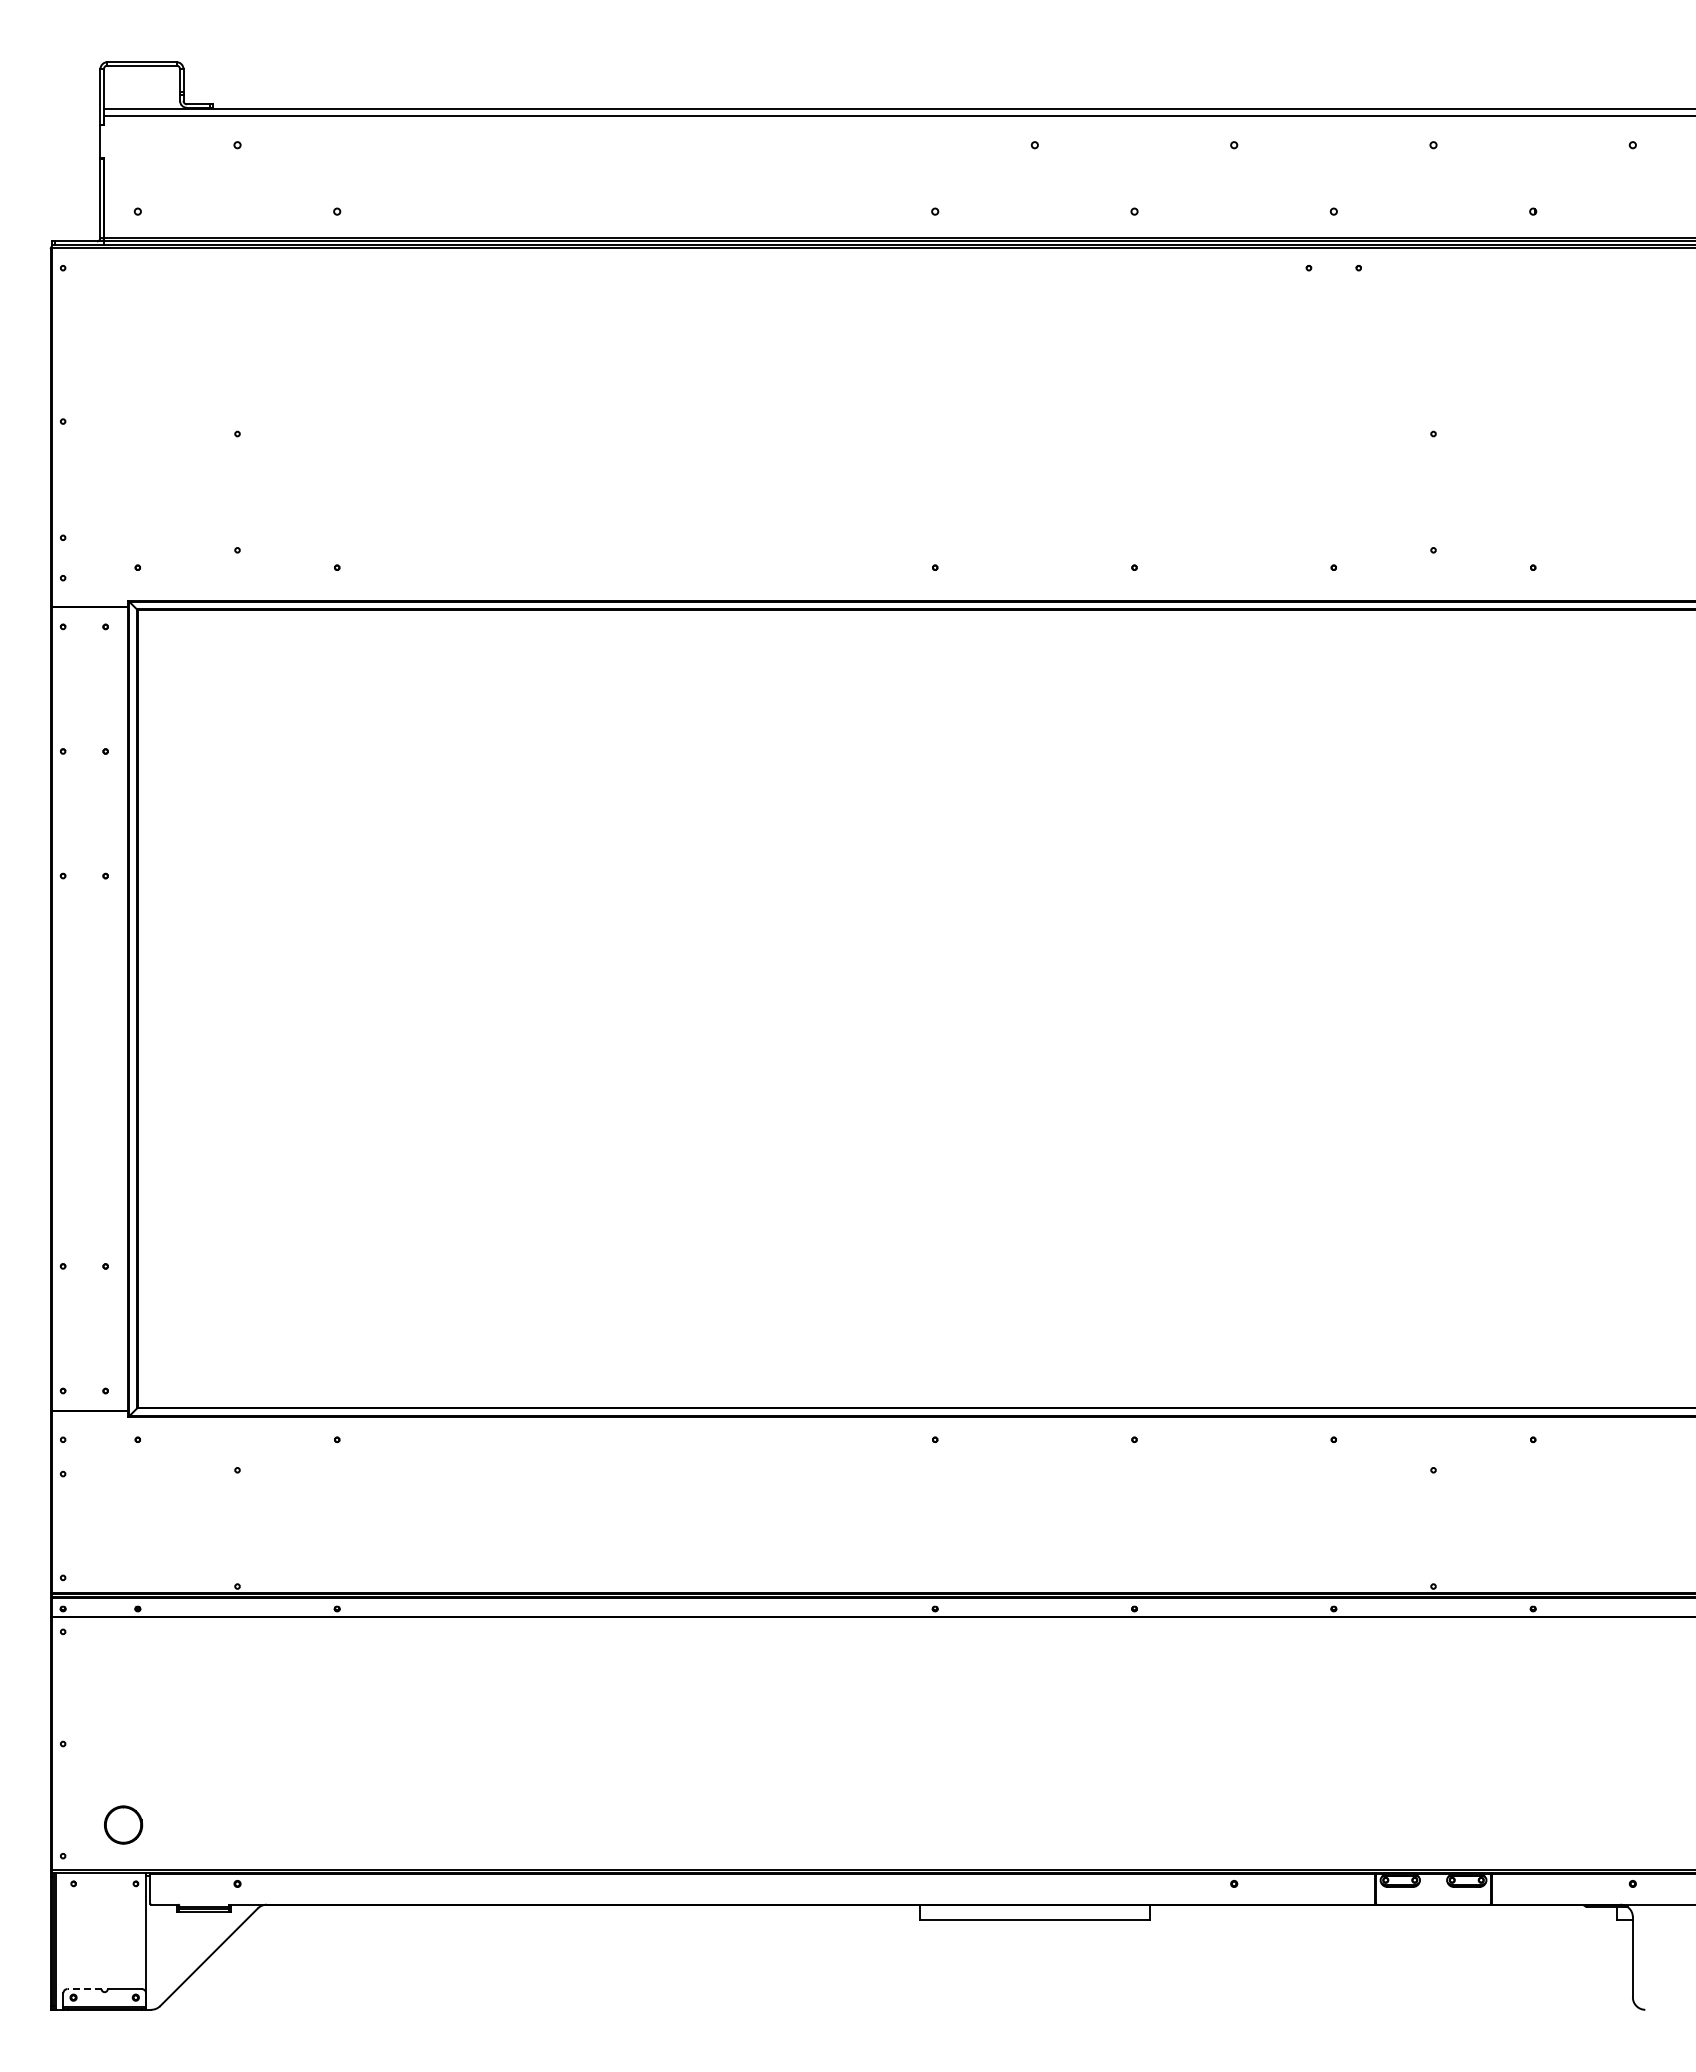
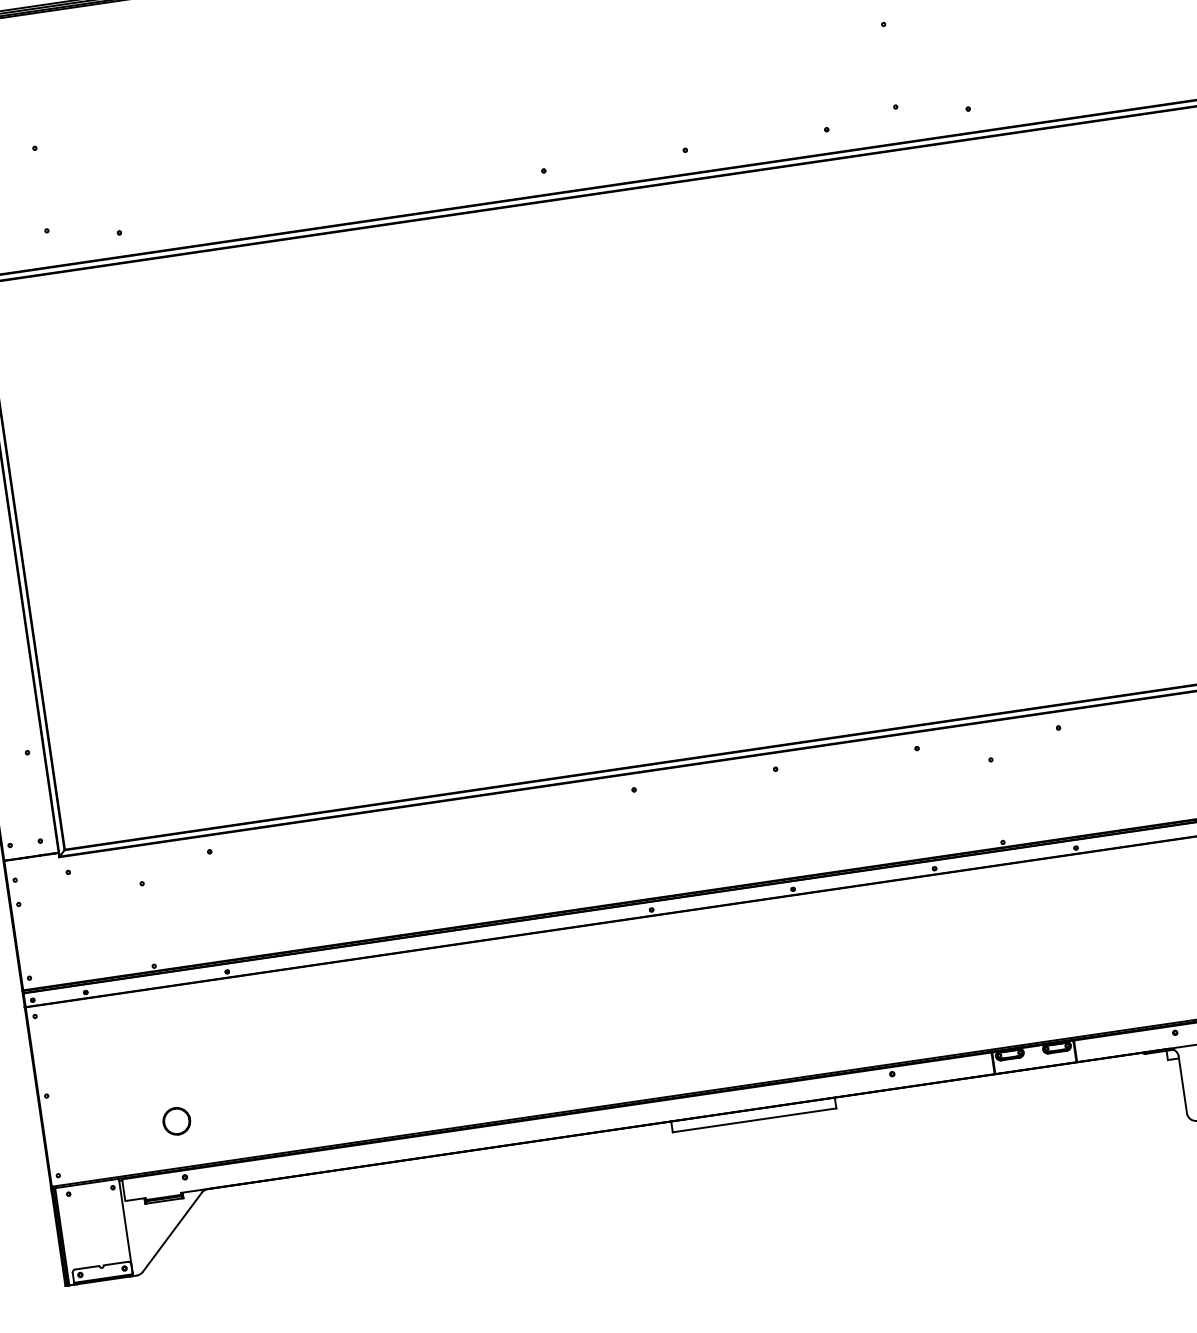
part: (123, 1824) -> (176, 1120), moved
line: (84, 1989) -> (87, 1268), dashed -> solid

